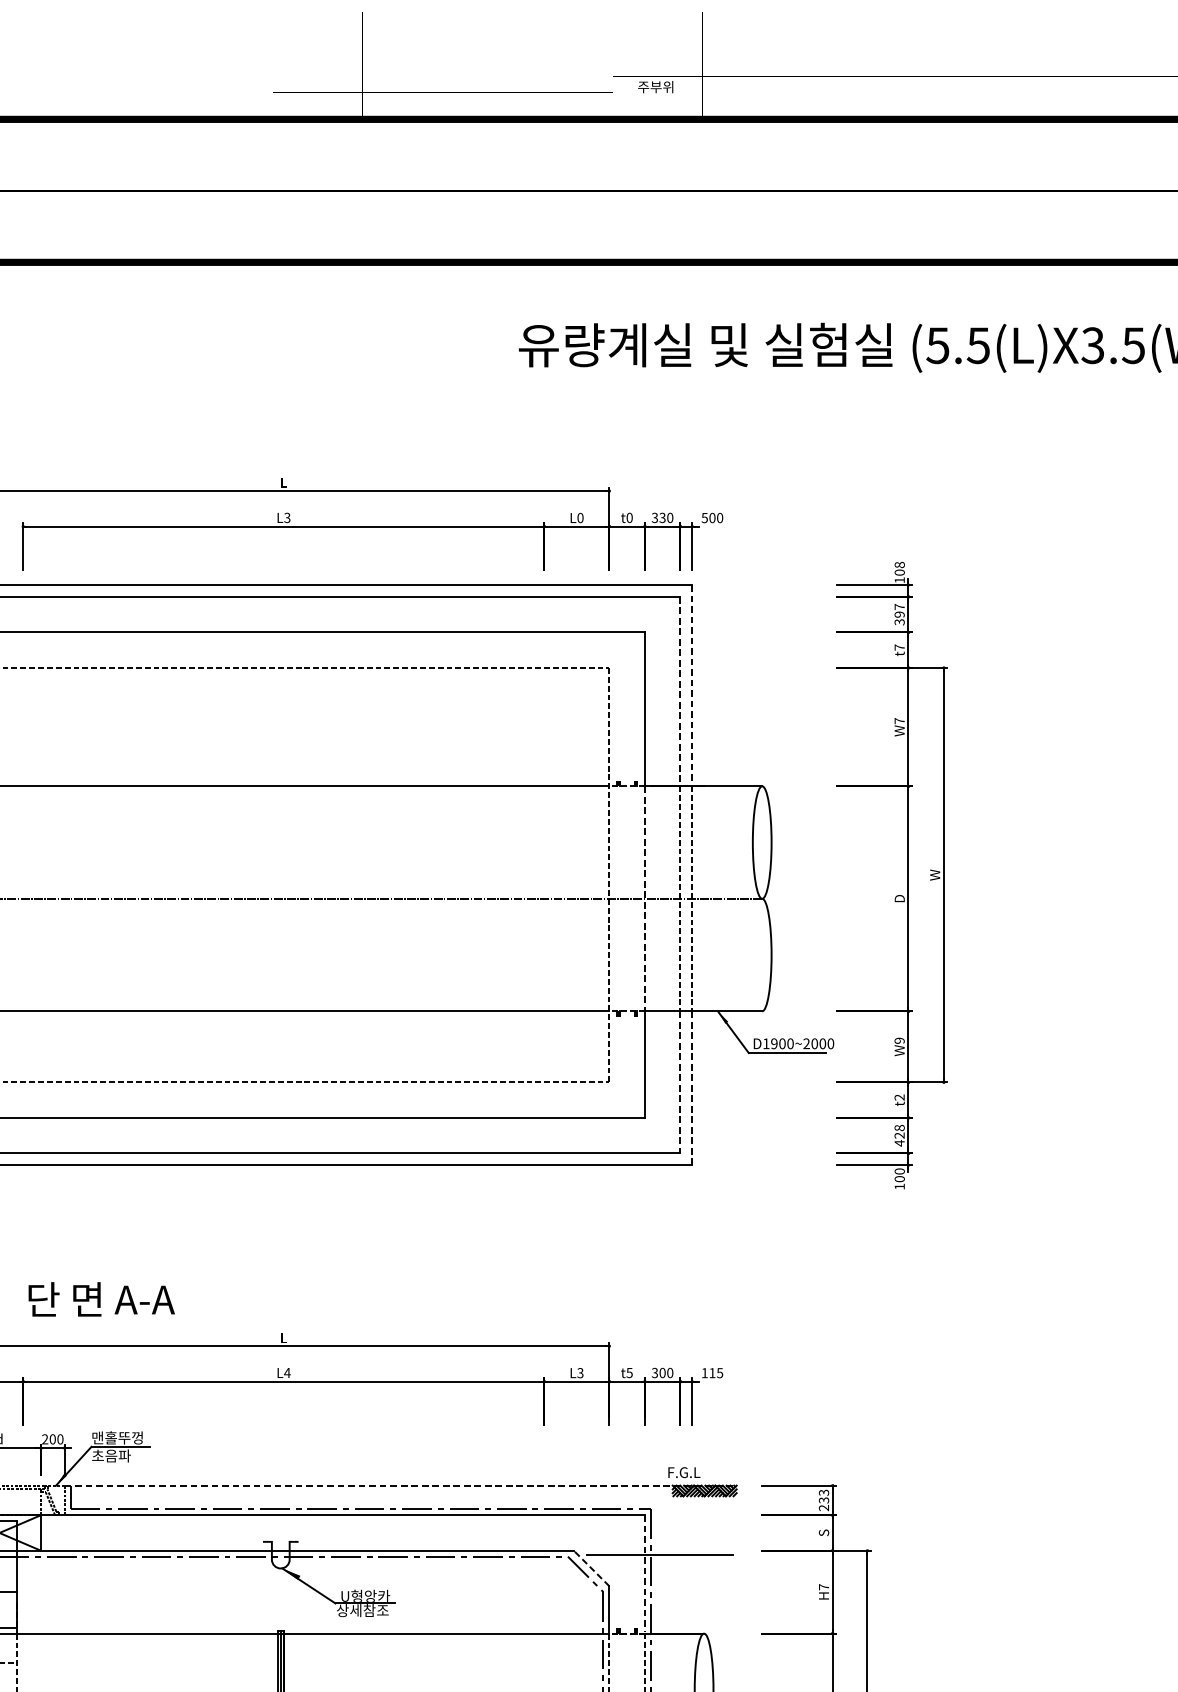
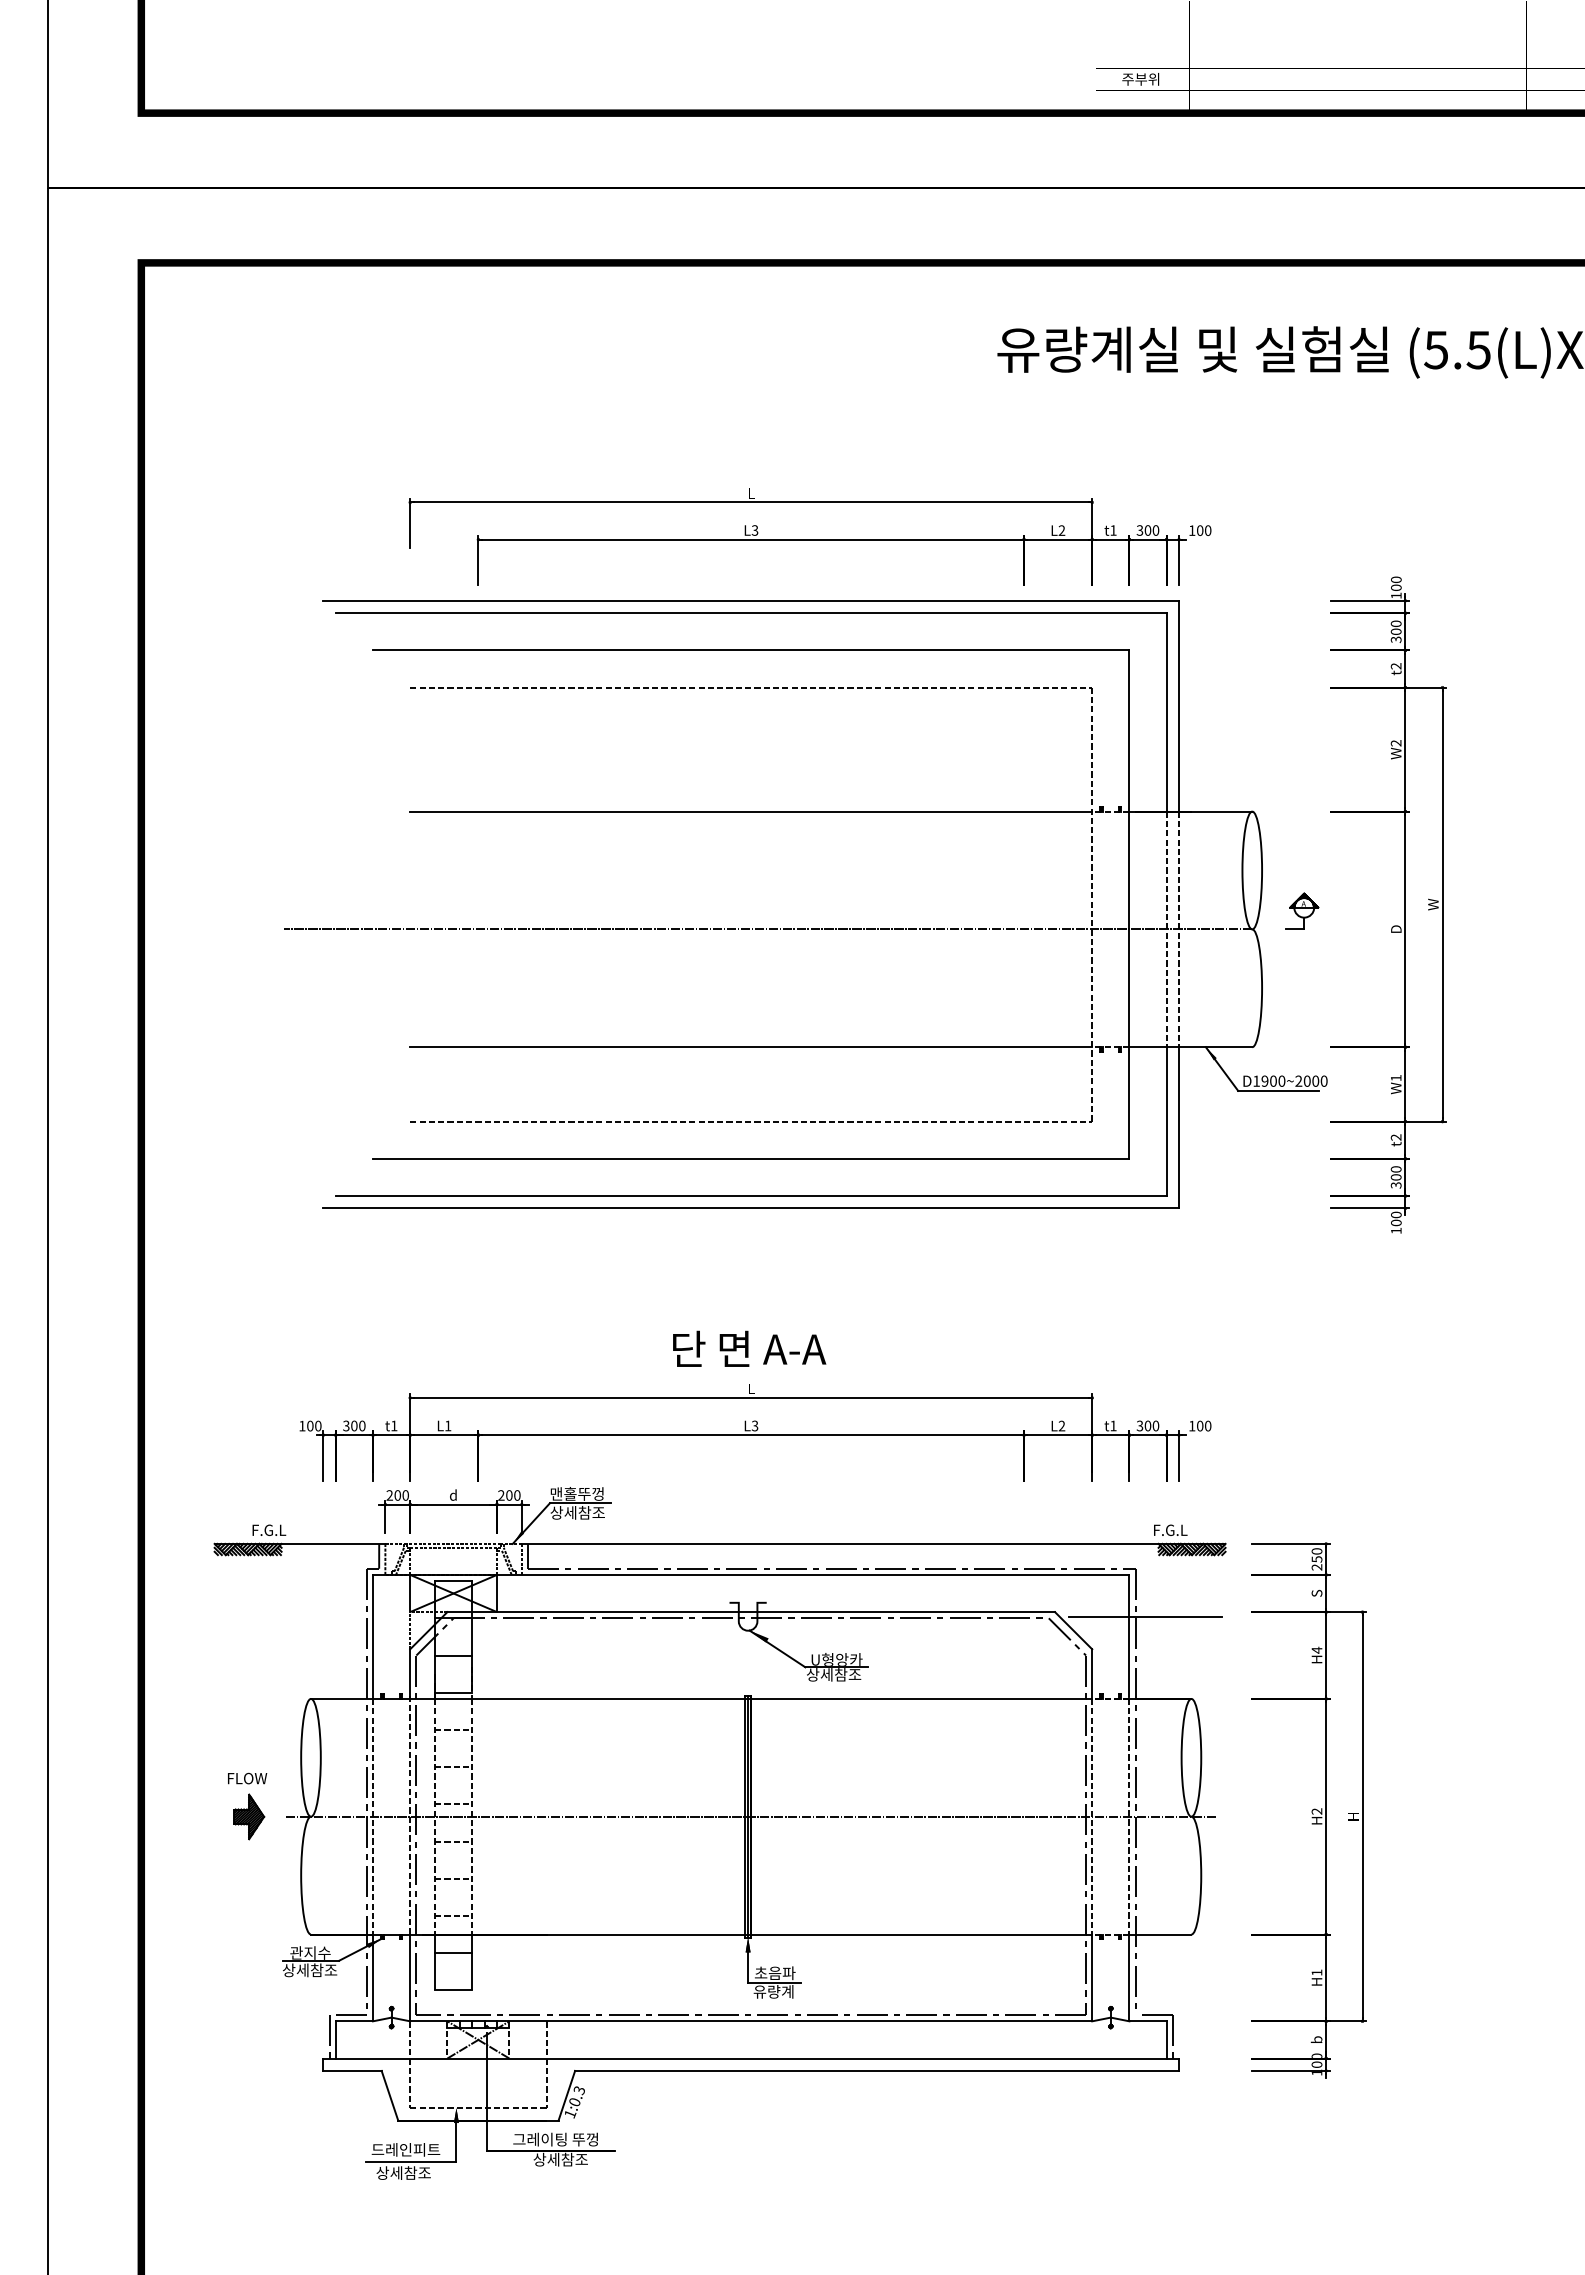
text: (580, 517) -> (1061, 530), L0 -> L2
text: (629, 517) -> (1113, 530), t0 -> t1
text: (662, 517) -> (1147, 530), 330 -> 300
text: (704, 517) -> (1191, 530), 500 -> 100
text: (899, 564) -> (1396, 579), 108 -> 100
text: (898, 610) -> (1395, 627), 397 -> 300
text: (898, 647) -> (1395, 666), t7 -> t2
line: (692, 685) -> (1179, 706), dashed -> solid
line: (680, 691) -> (1166, 712), dashed -> solid
text: (898, 721) -> (1395, 743), W7 -> W2
part: (810, 880) -> (1302, 910), added
line: (644, 898) -> (1129, 929), dashed -> solid
text: (898, 1040) -> (1395, 1077), W9 -> W1
line: (680, 1083) -> (1166, 1122), dashed -> solid
line: (692, 1087) -> (1179, 1127), dashed -> solid
text: (898, 1135) -> (1395, 1177), 428 -> 300
text: (101, 1299) -> (749, 1348), moved
text: (286, 1372) -> (754, 1425), L4 -> L3
text: (629, 1372) -> (1113, 1425), t5 -> t1
text: (716, 1372) -> (1204, 1425), 115 -> 100
text: (580, 1373) -> (1061, 1426), L3 -> L2
text: (117, 1455) -> (577, 1512), 초음파 -> 상세참조
line: (400, 1485) -> (873, 1543), dashed -> solid
text: (823, 1496) -> (1316, 1555), 233 -> 250
line: (591, 1568) -> (1073, 1630), dashed -> solid
line: (644, 1574) -> (1129, 1636), dashed -> solid
text: (823, 1586) -> (1316, 1649), H7 -> H4

